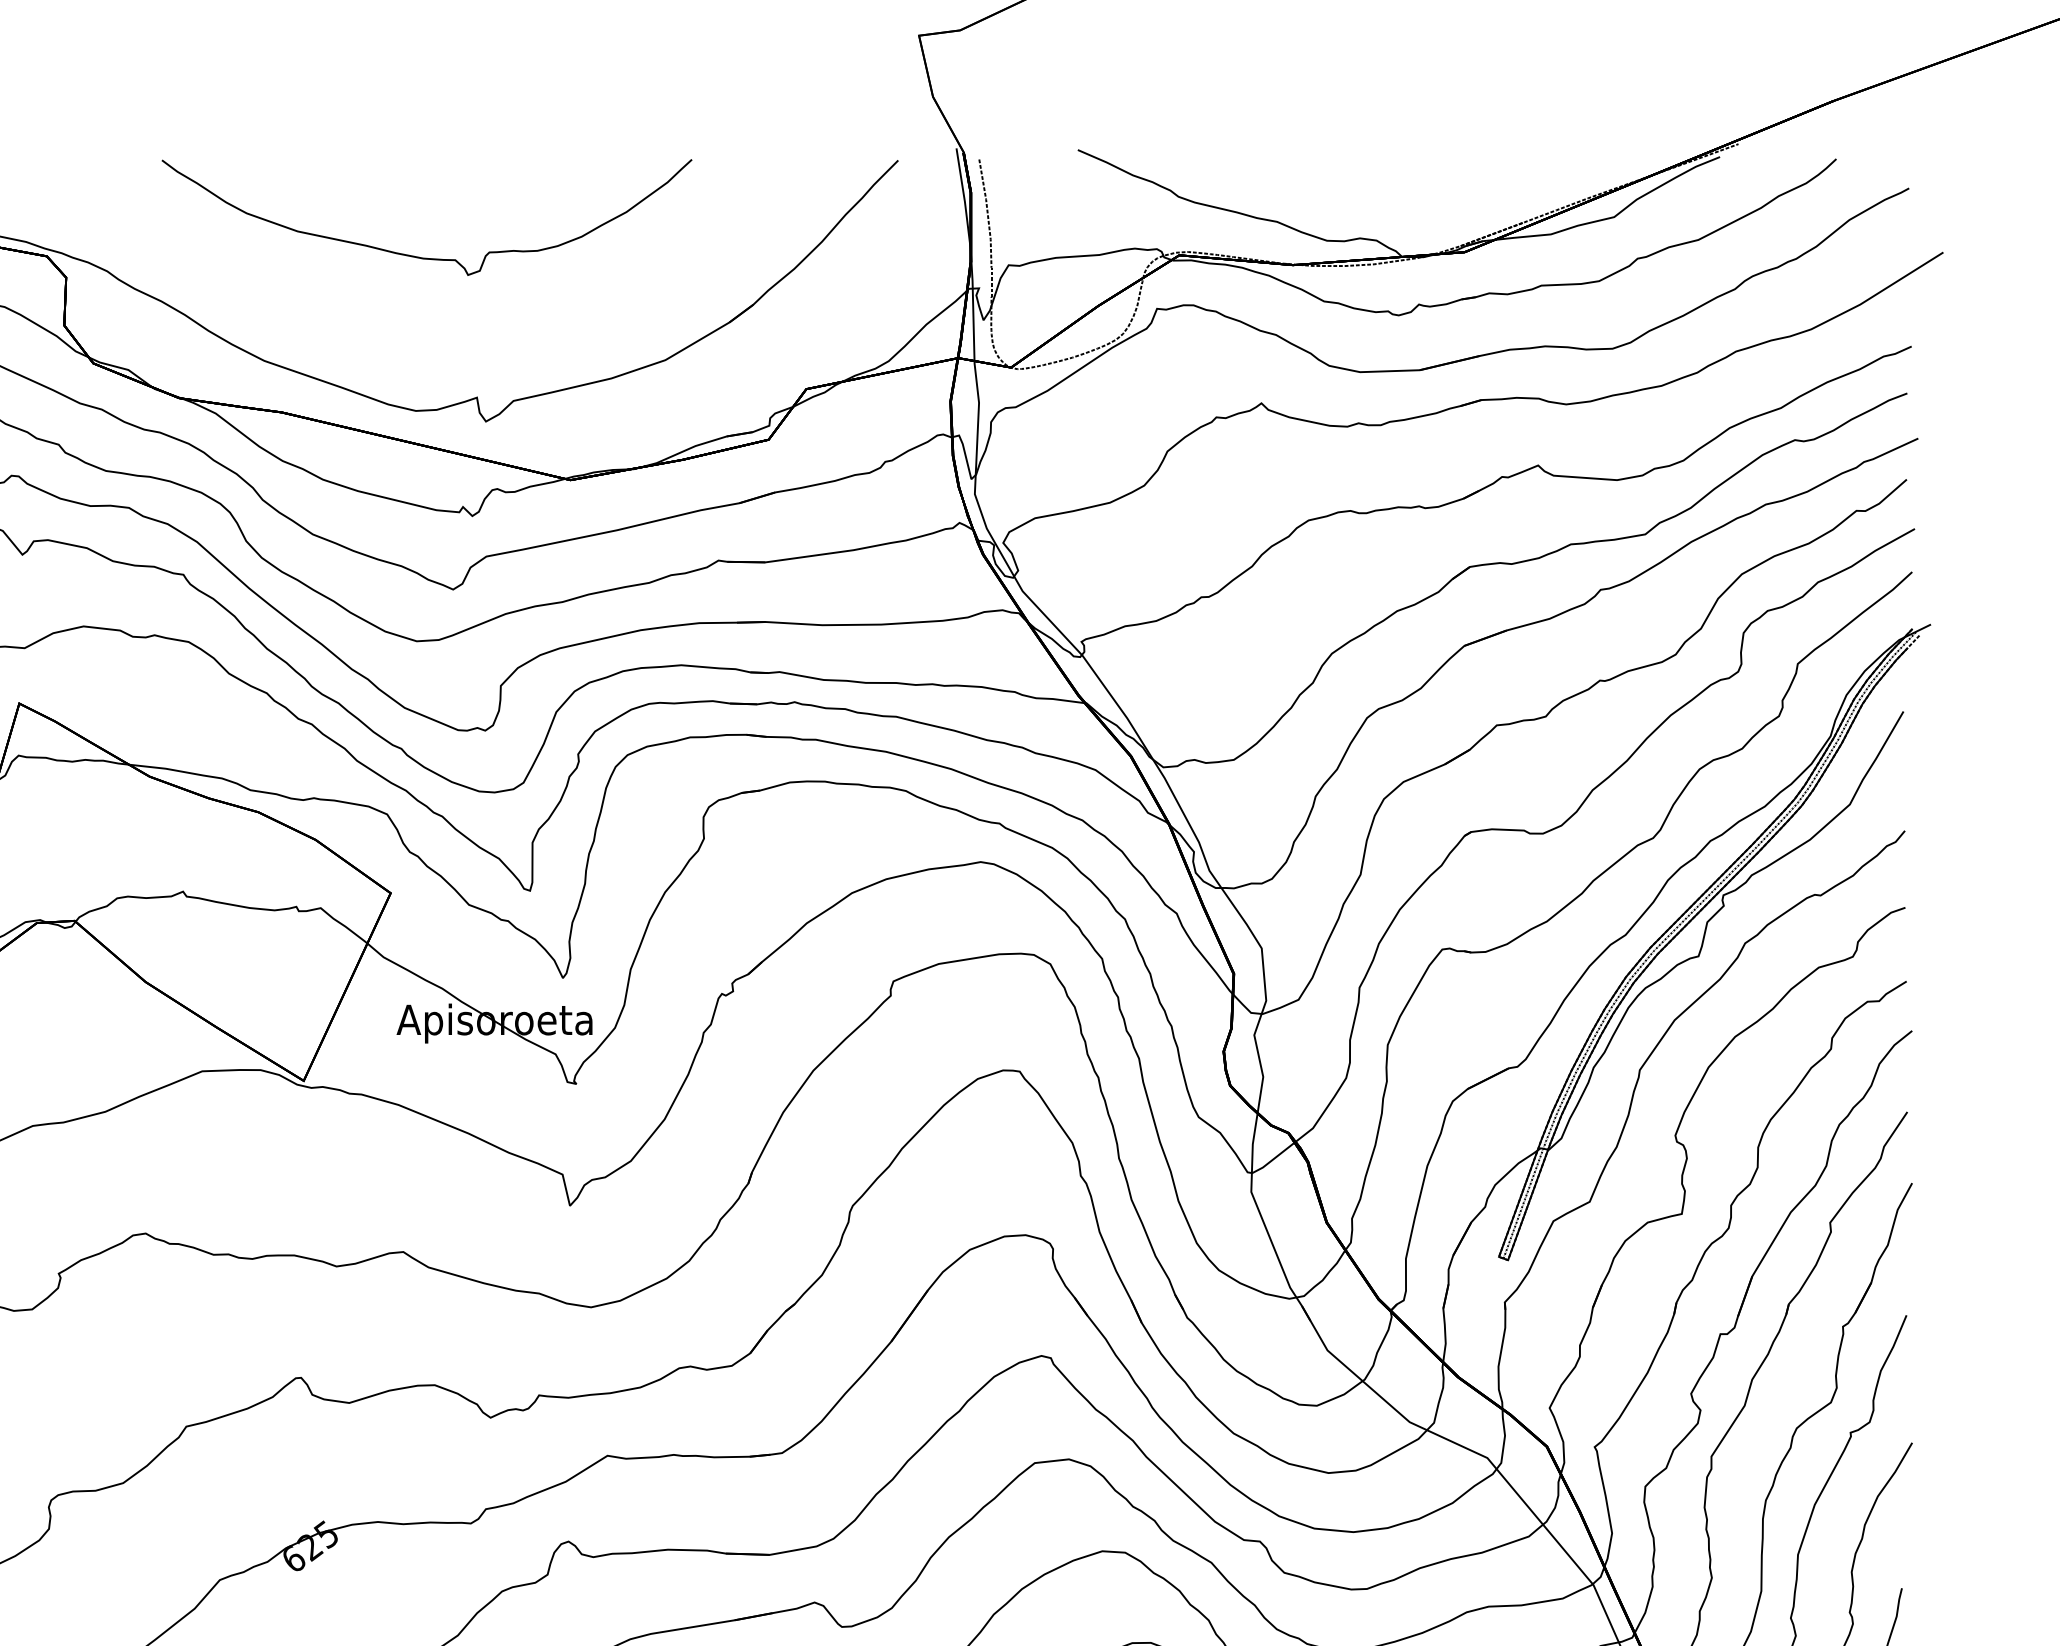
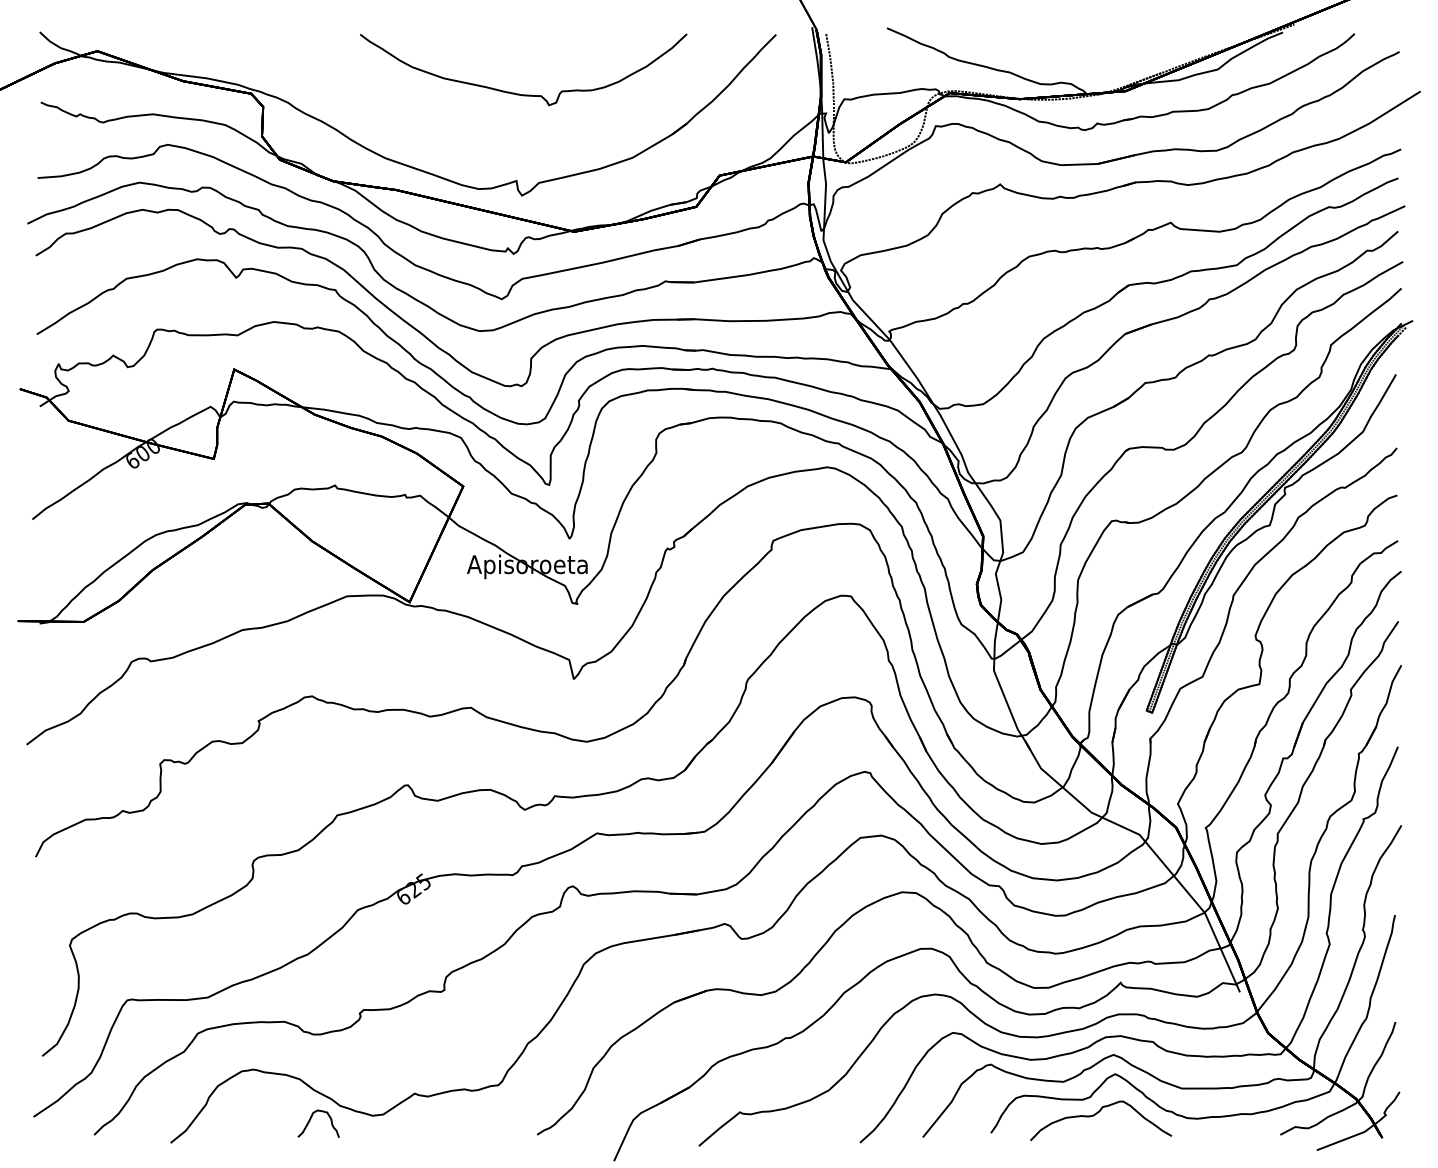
curve: (420, 255) -> (519, 93), moved

